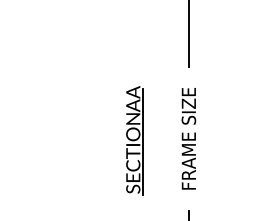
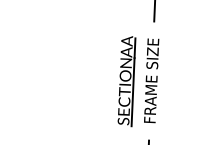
part: (134, 140) -> (126, 81), moved

